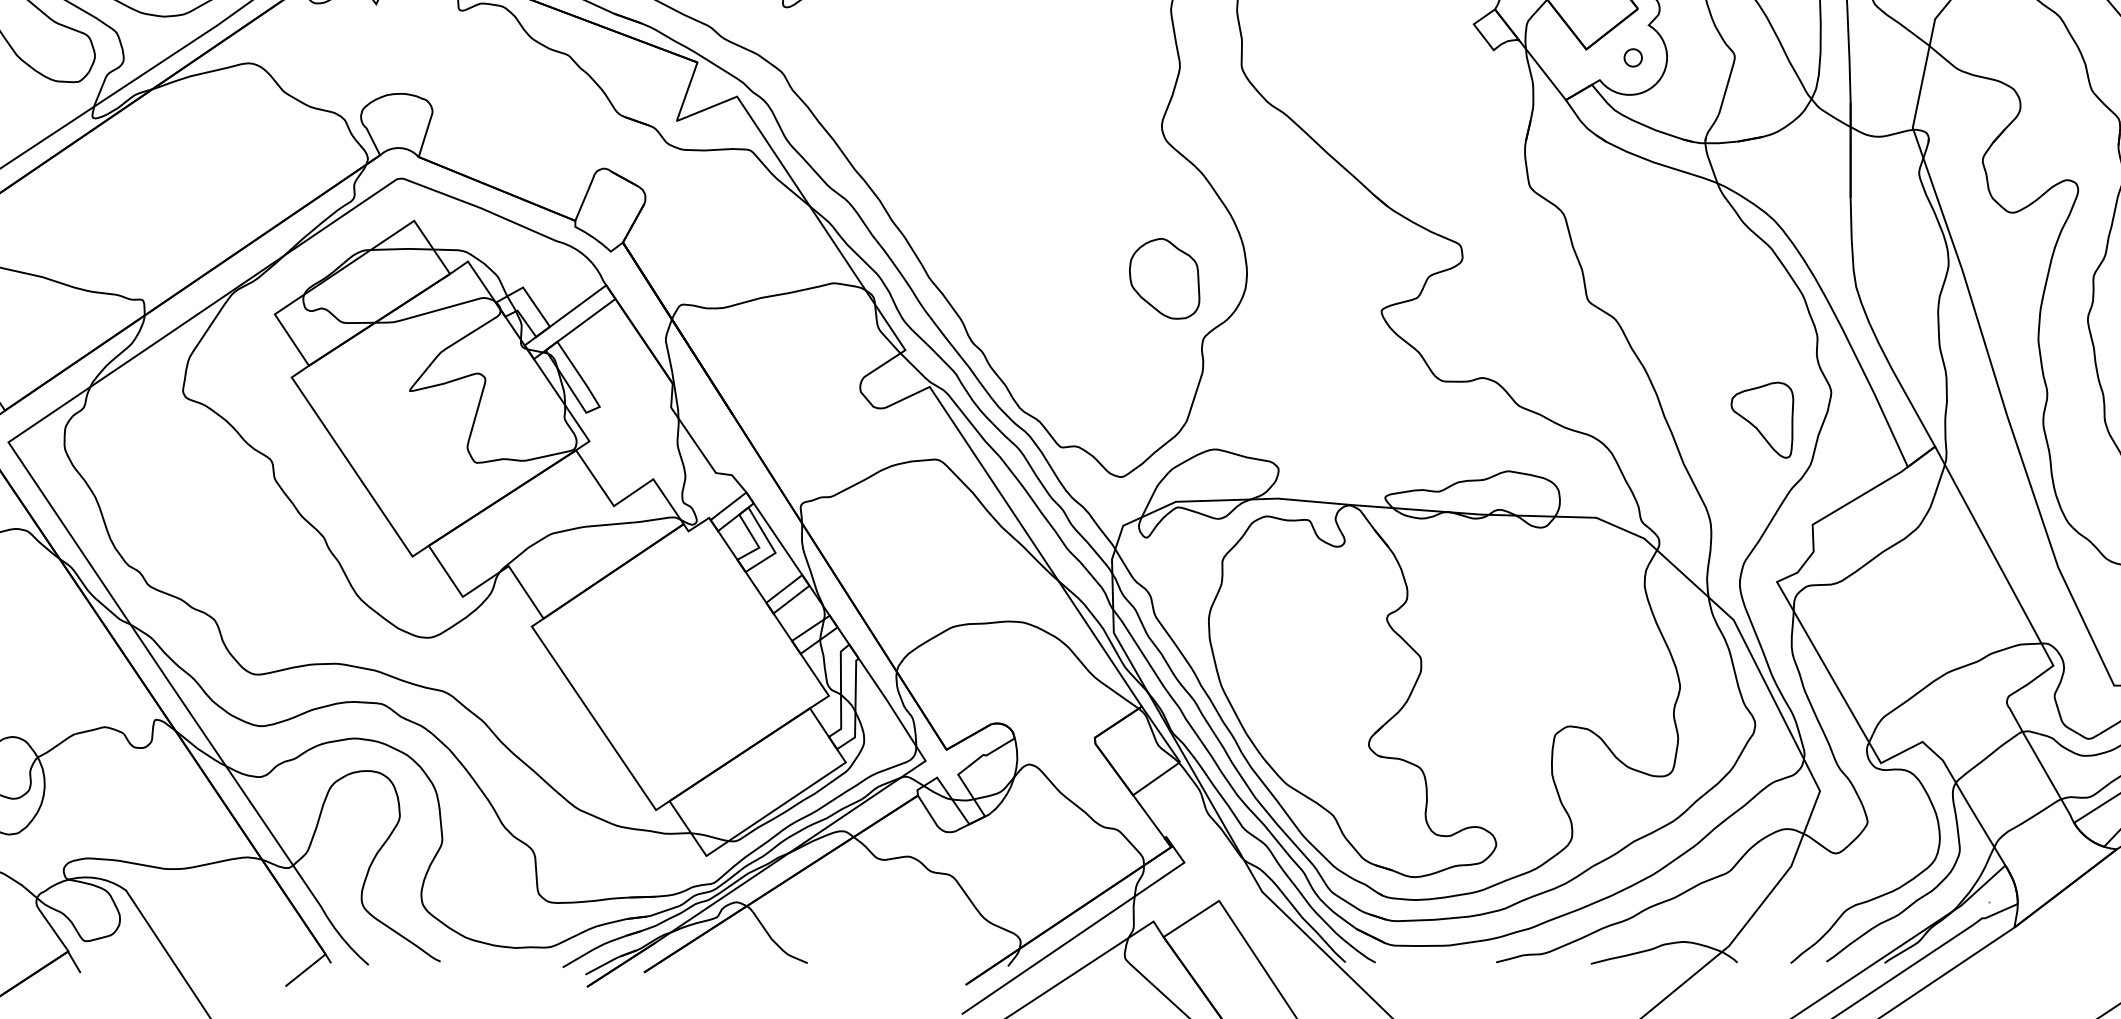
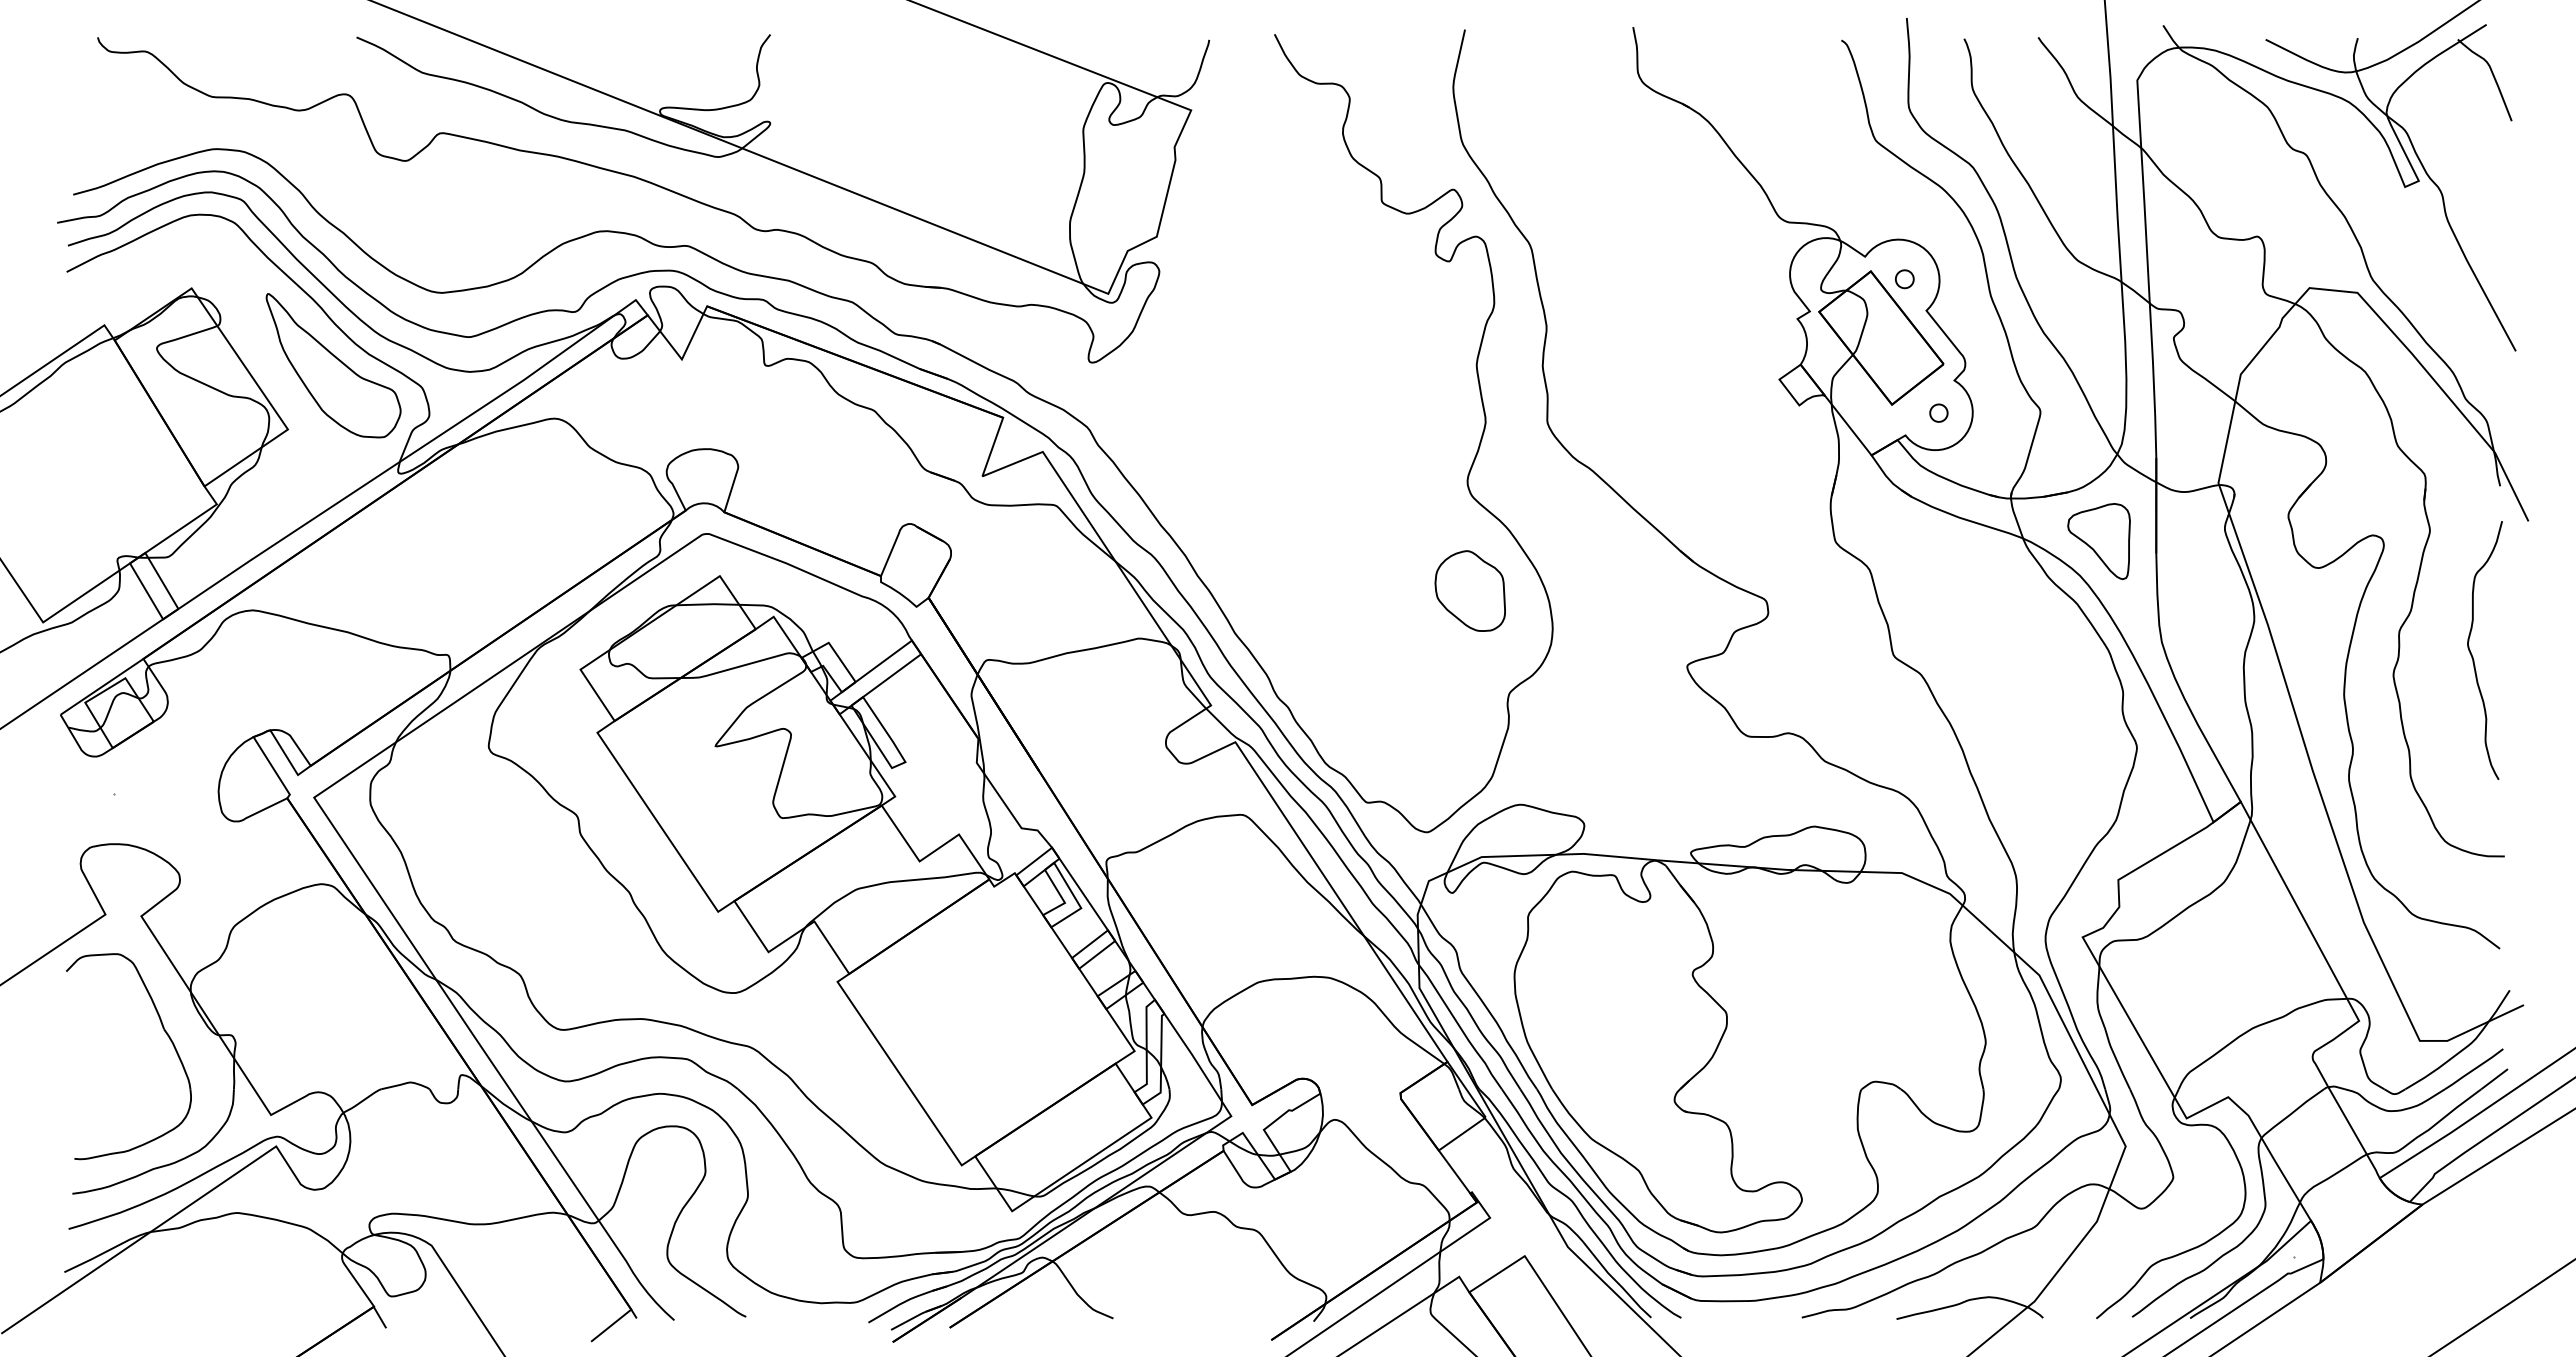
part: (1163, 278) -> (1469, 590), moved
part: (1761, 420) -> (2098, 541), moved

